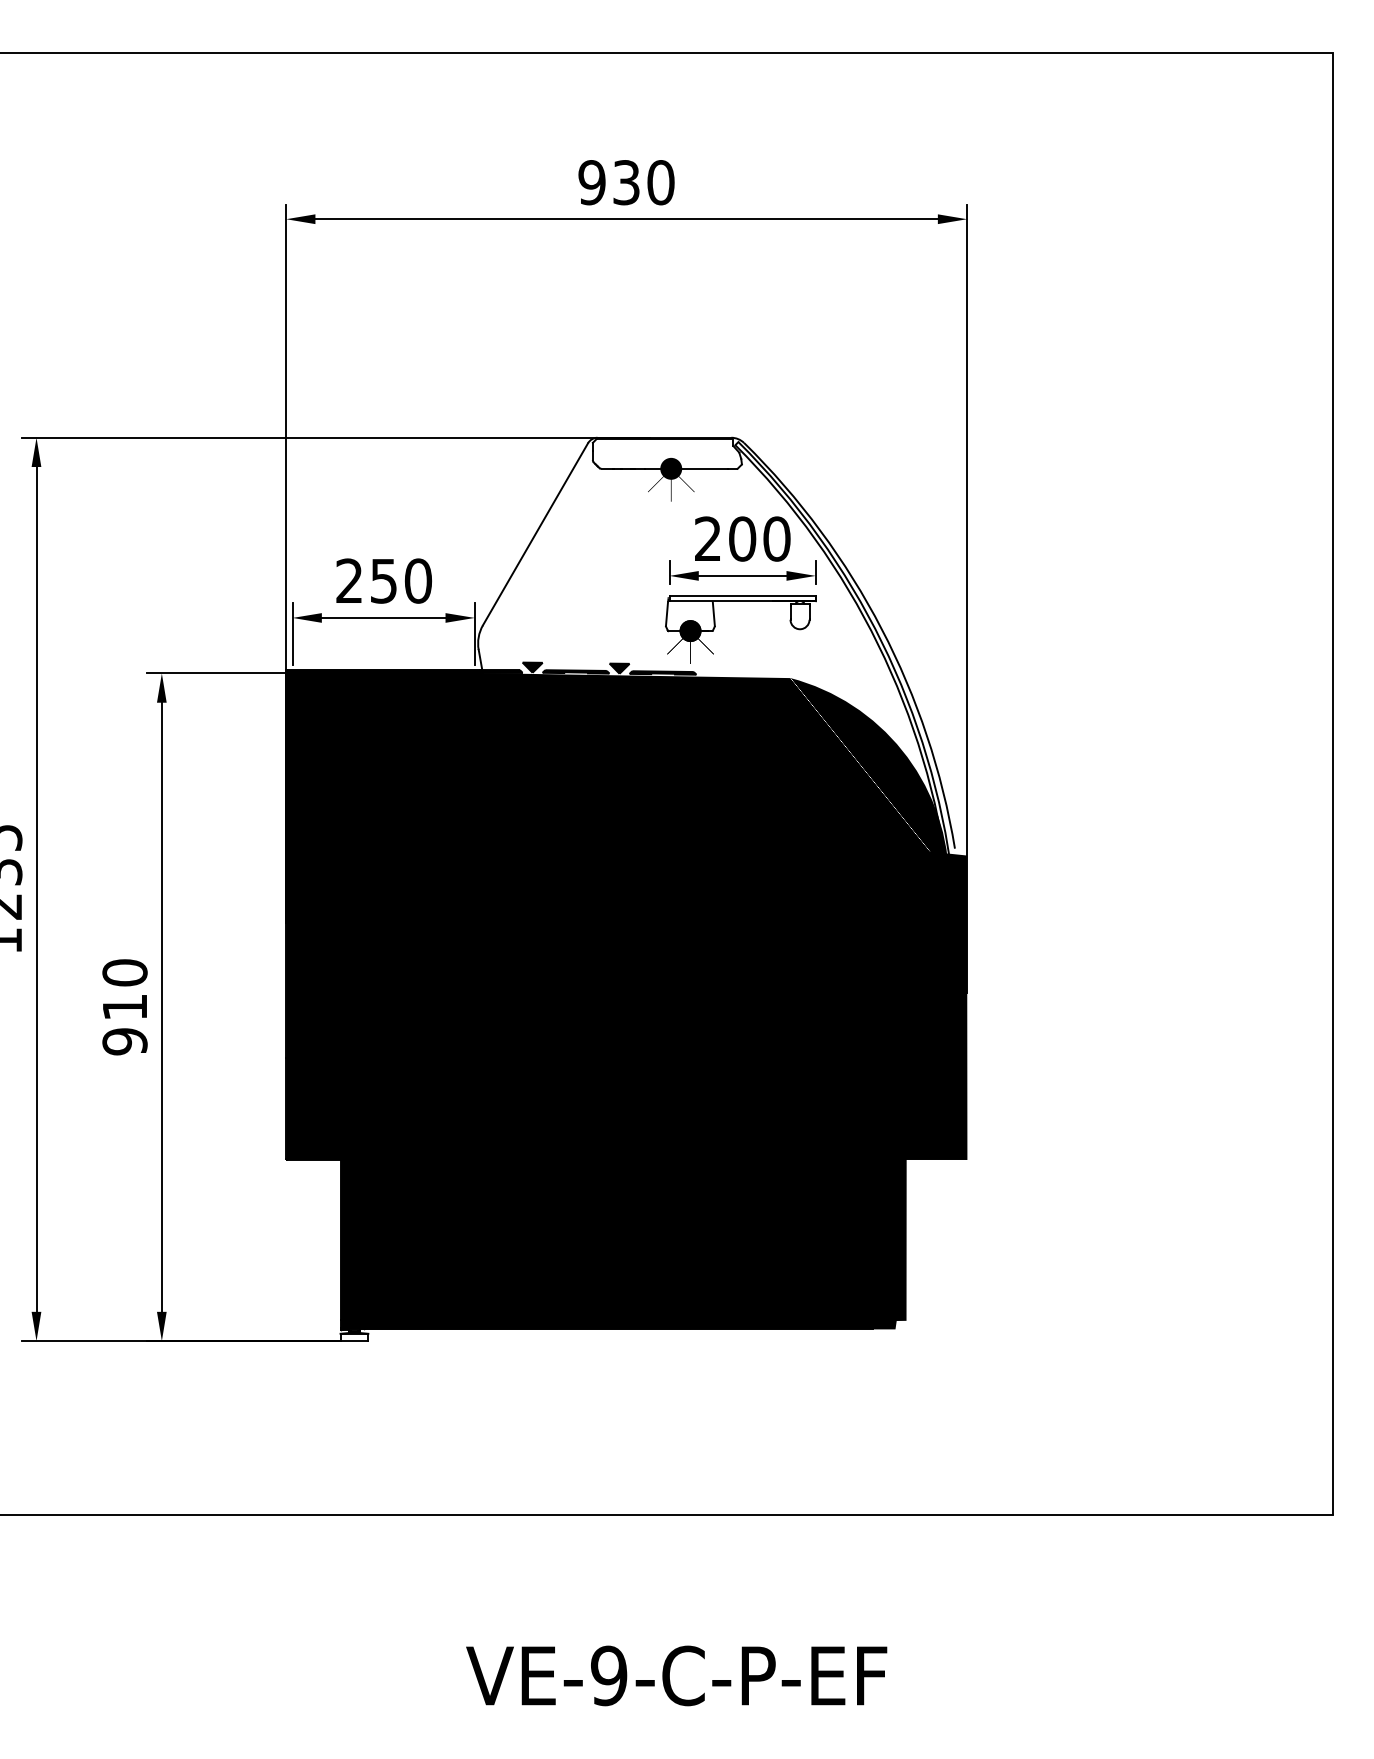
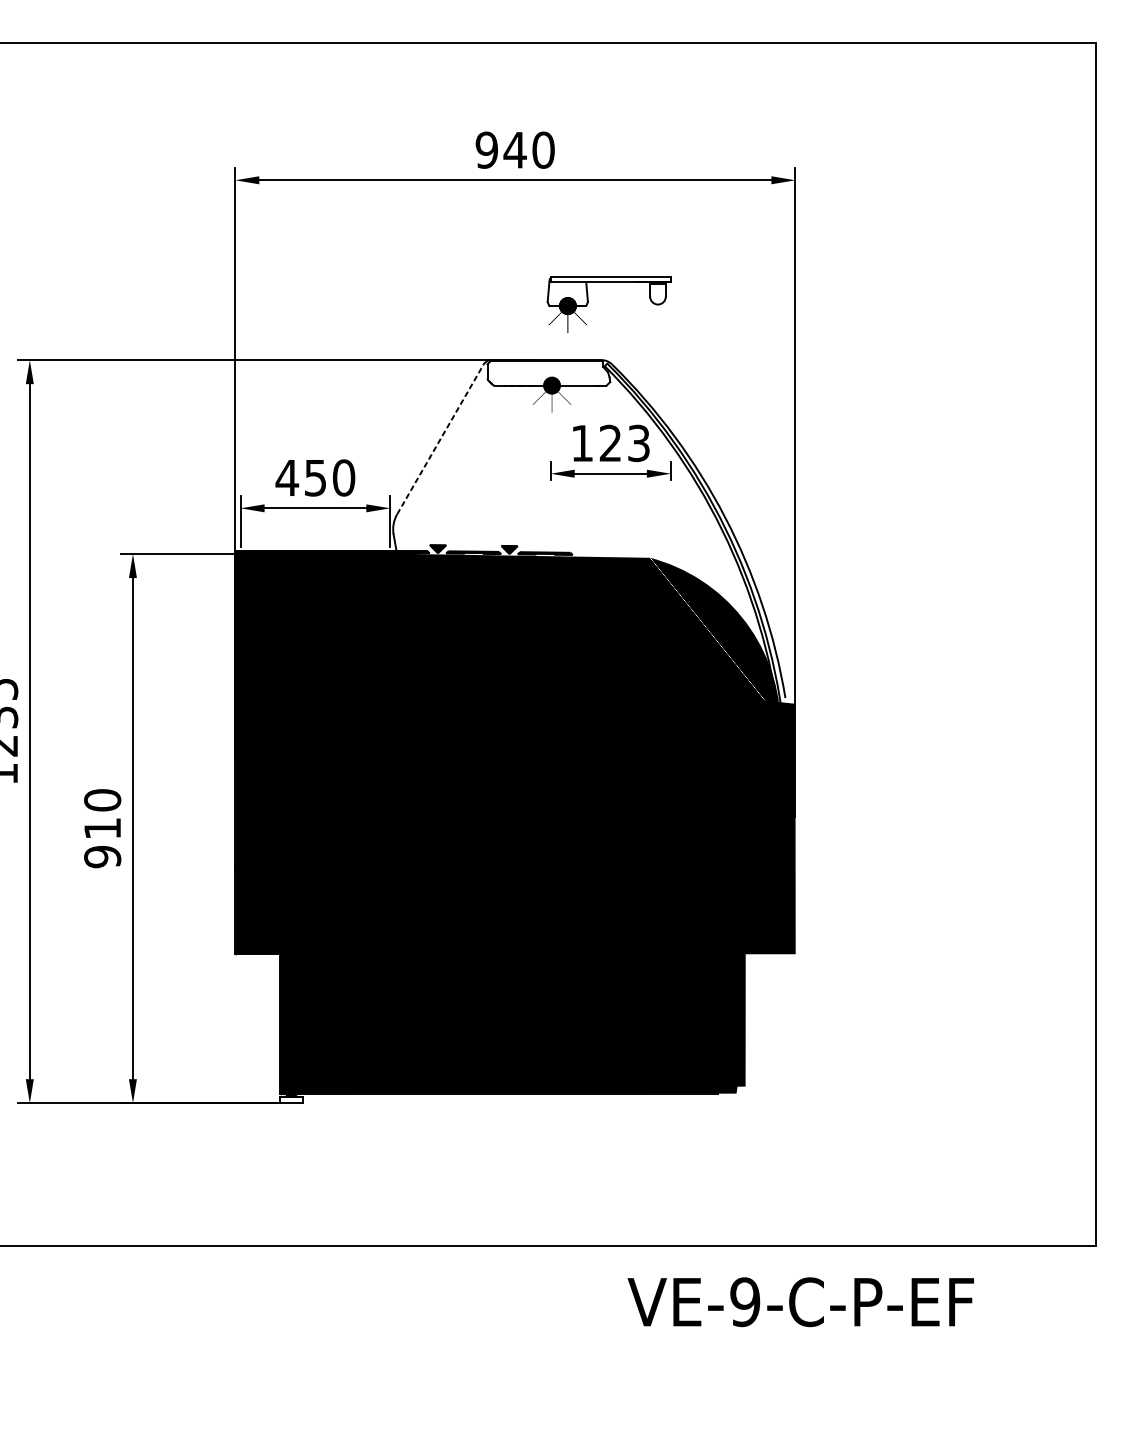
text: (626, 182) -> (515, 150), 930 -> 940
line: (535, 533) -> (440, 438), solid -> dashed
text: (742, 538) -> (610, 442), 200 -> 123
text: (349, 580) -> (287, 477), 250 -> 450
part: (715, 627) -> (588, 303), moved
text: (676, 1675) -> (800, 1301), moved

